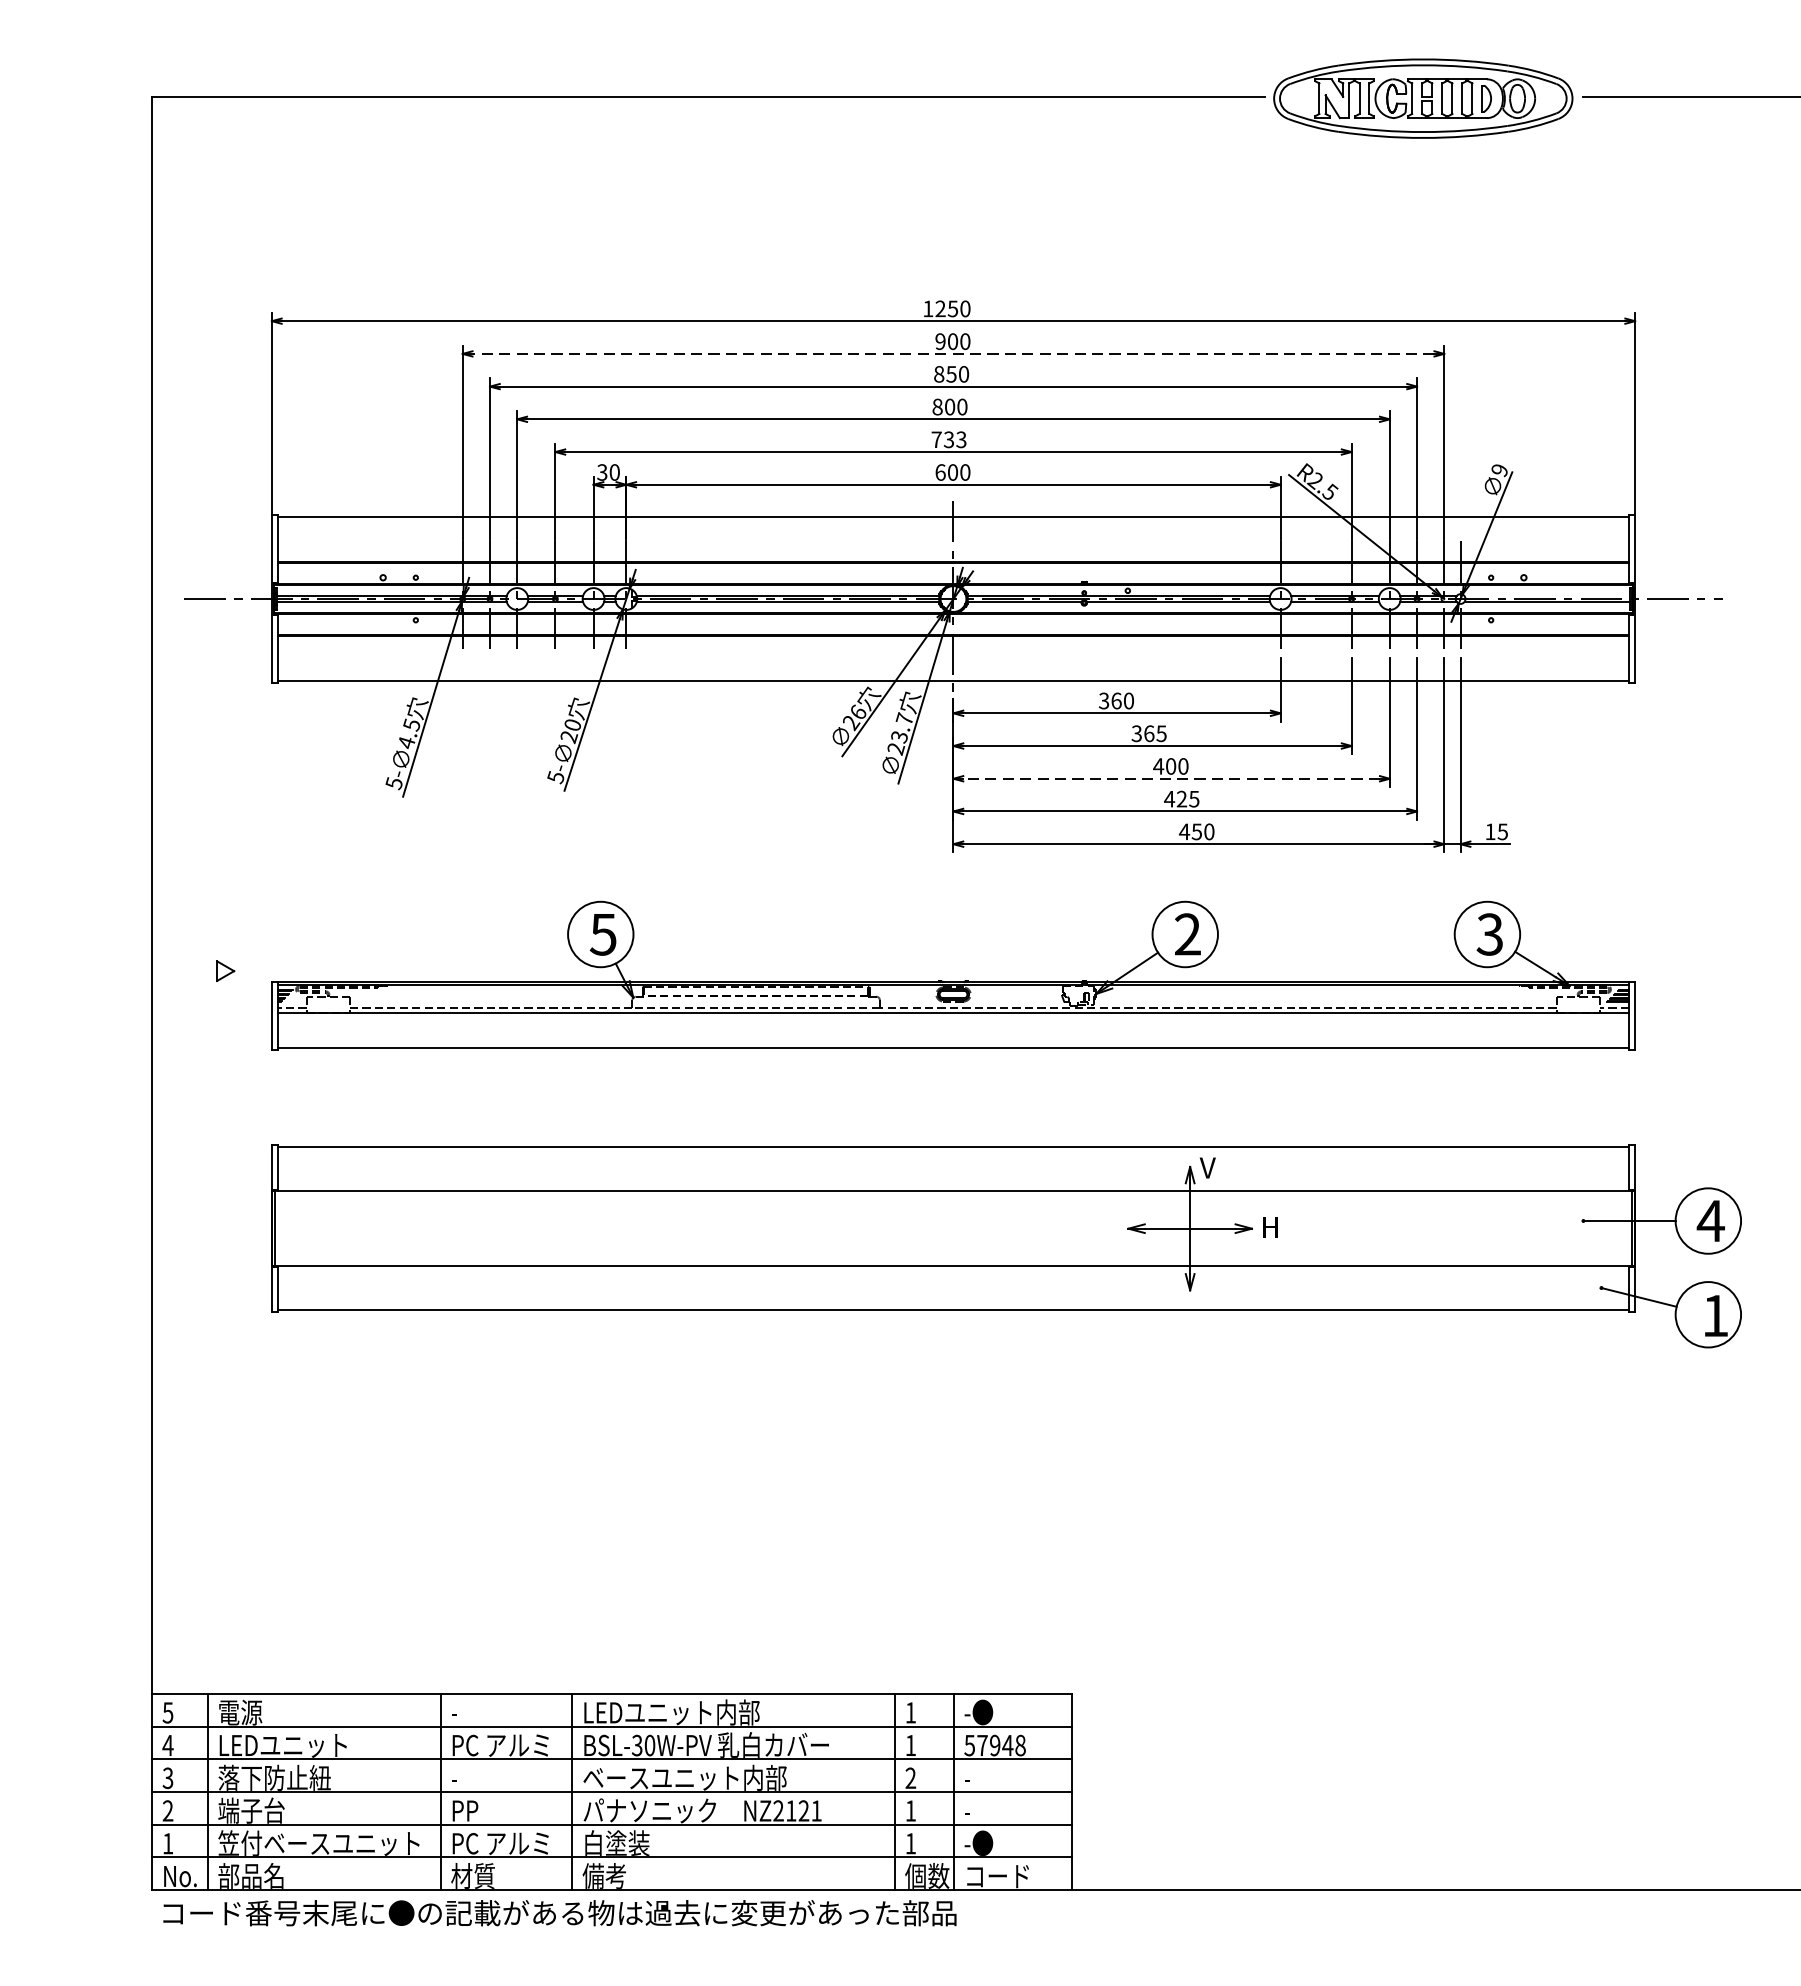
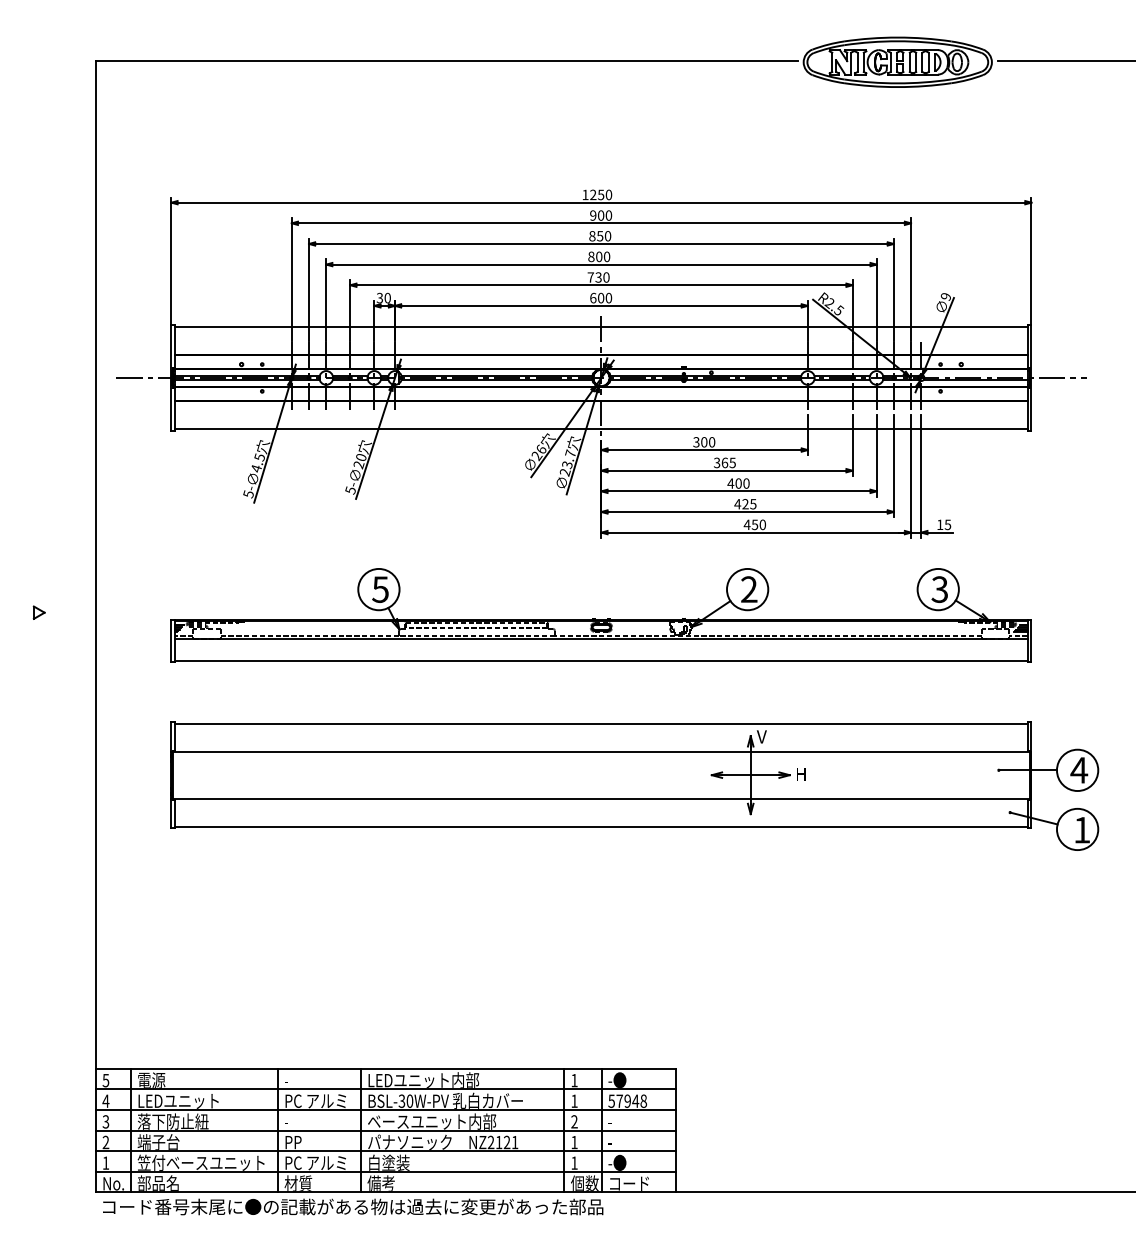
line: (952, 354) -> (600, 223), dashed -> solid
text: (961, 439) -> (606, 277), 733 -> 730
text: (1116, 701) -> (704, 442), 360 -> 300
line: (1170, 778) -> (738, 491), dashed -> solid
part: (224, 970) -> (38, 612), moved

